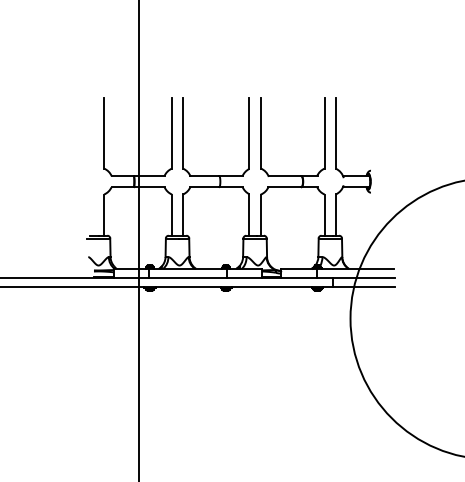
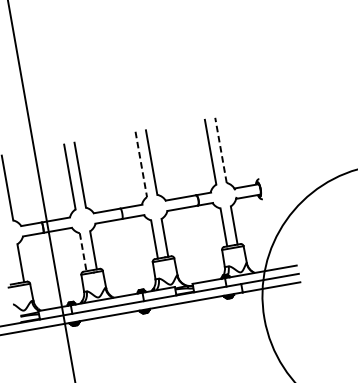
line: (335, 132) -> (220, 149), solid -> dashed
line: (249, 133) -> (141, 164), solid -> dashed
line: (171, 215) -> (82, 252), solid -> dashed

